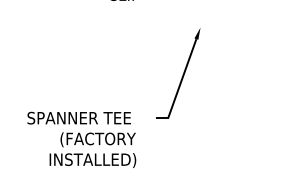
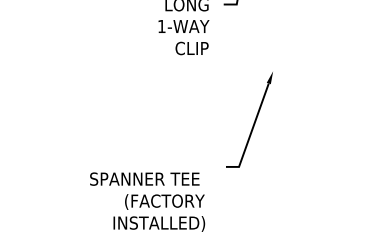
part: (178, 73) -> (249, 119), moved

